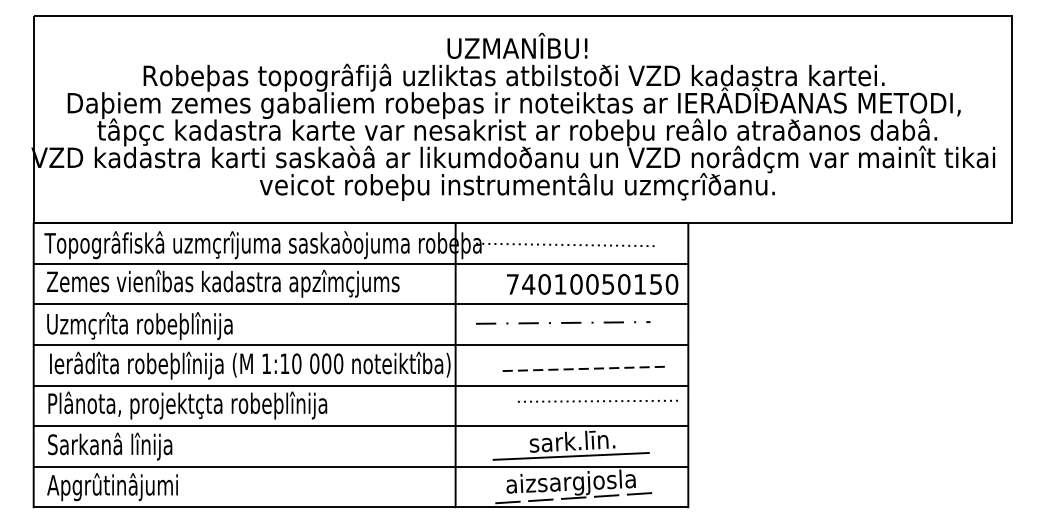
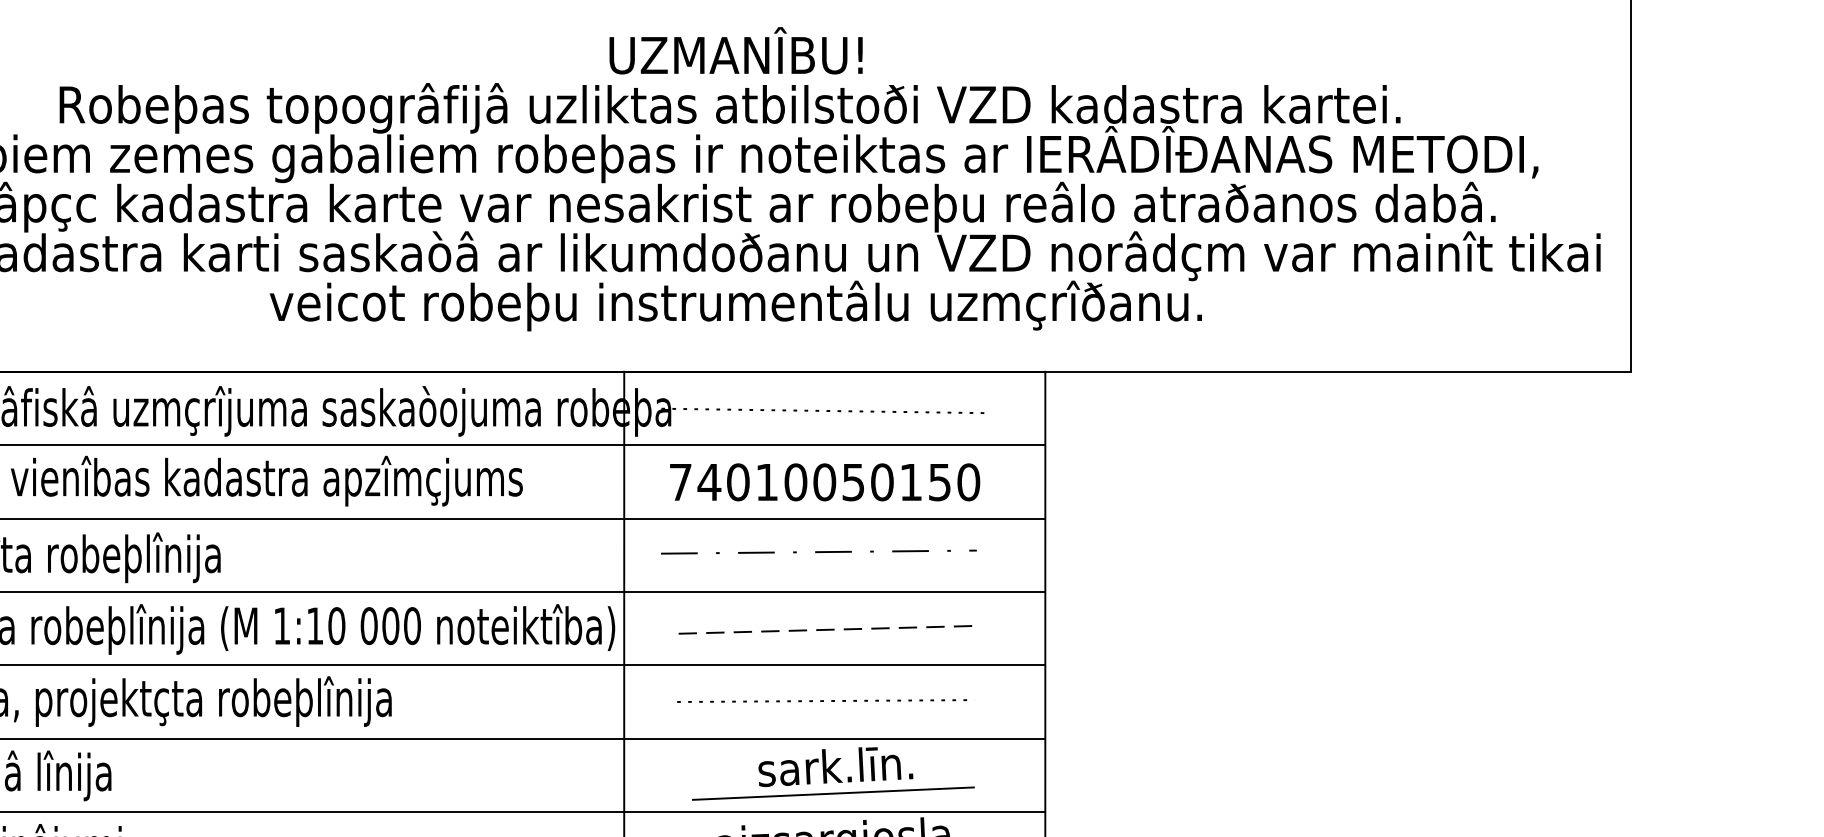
text: (592, 284) -> (824, 482), moved
line: (583, 368) -> (824, 629), moved
line: (597, 400) -> (821, 699), moved

